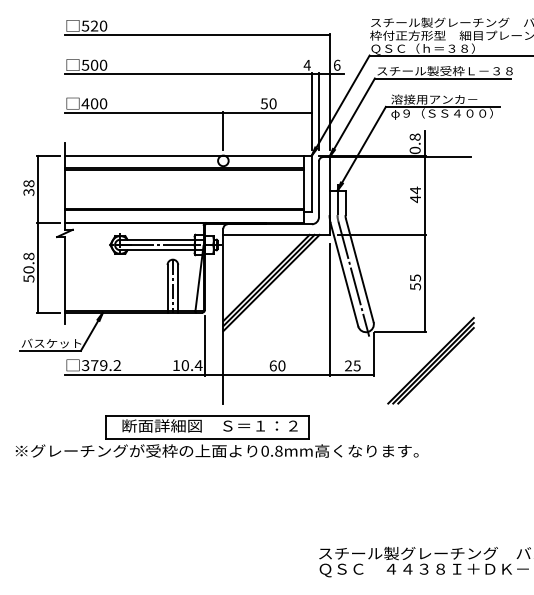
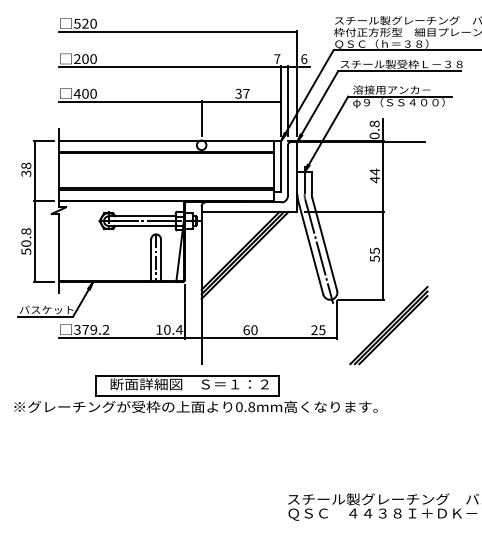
text: (307, 64) -> (277, 58), 4 -> 7
text: (85, 65) -> (77, 59), 500 -> 200
text: (268, 103) -> (242, 93), 50 -> 37
line: (329, 309) -> (297, 279), removed

